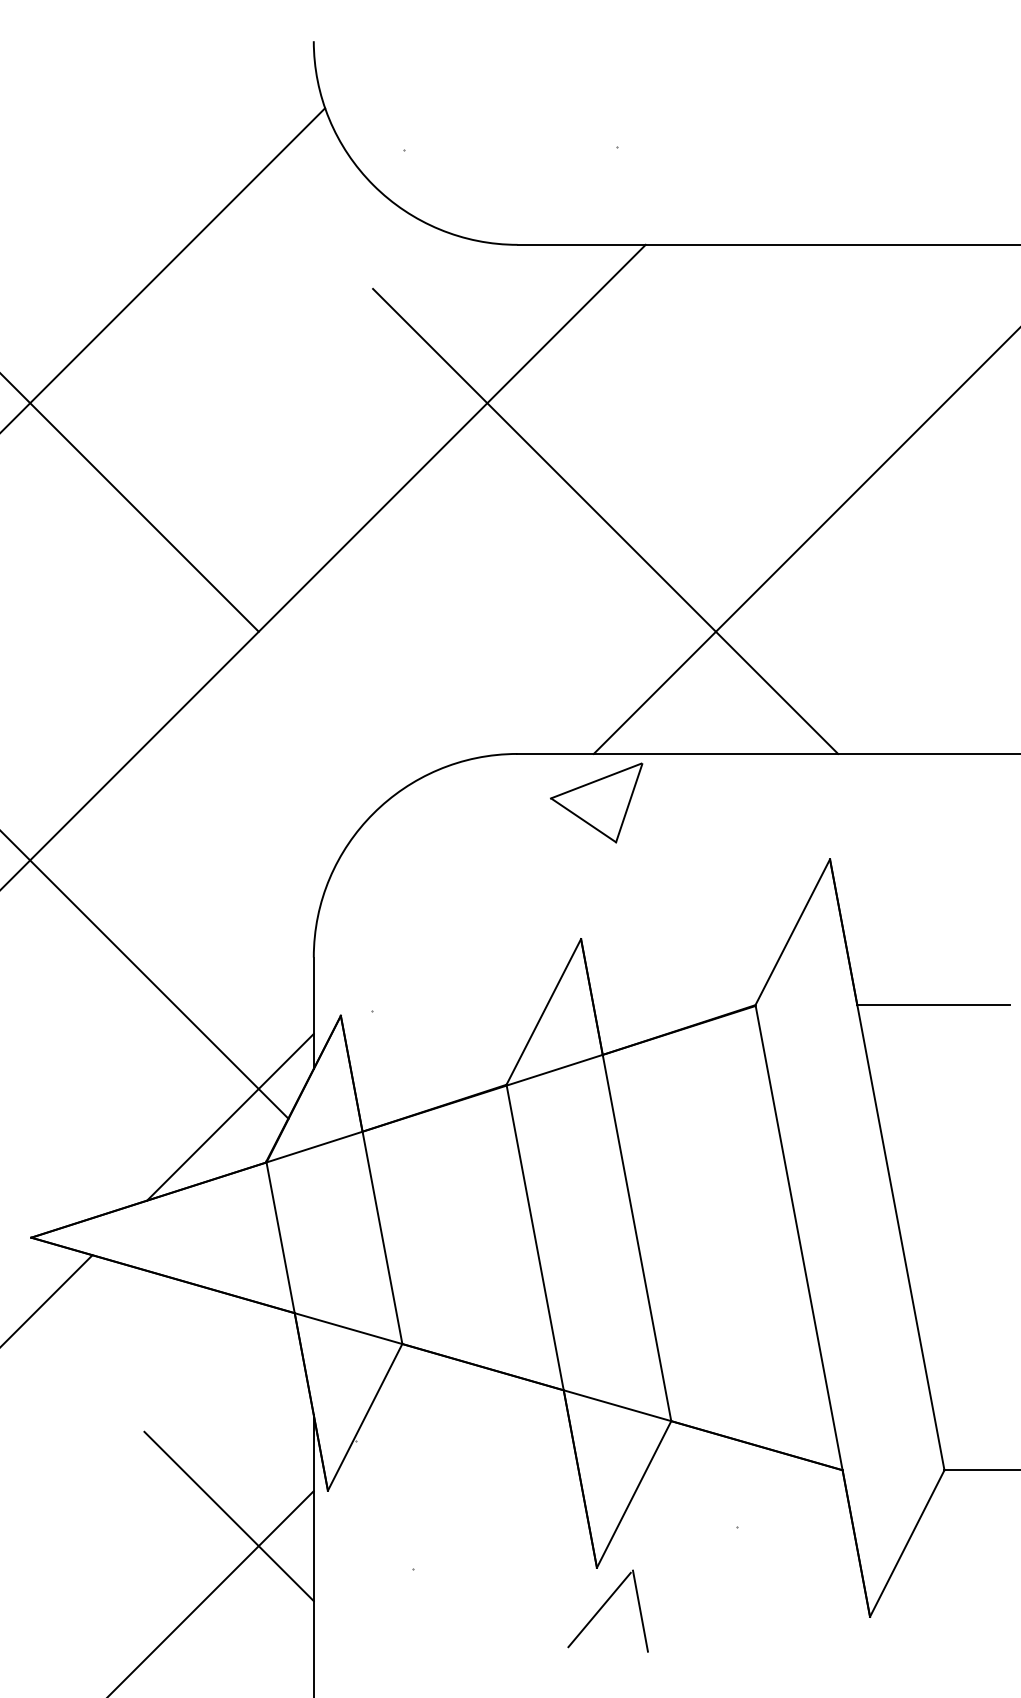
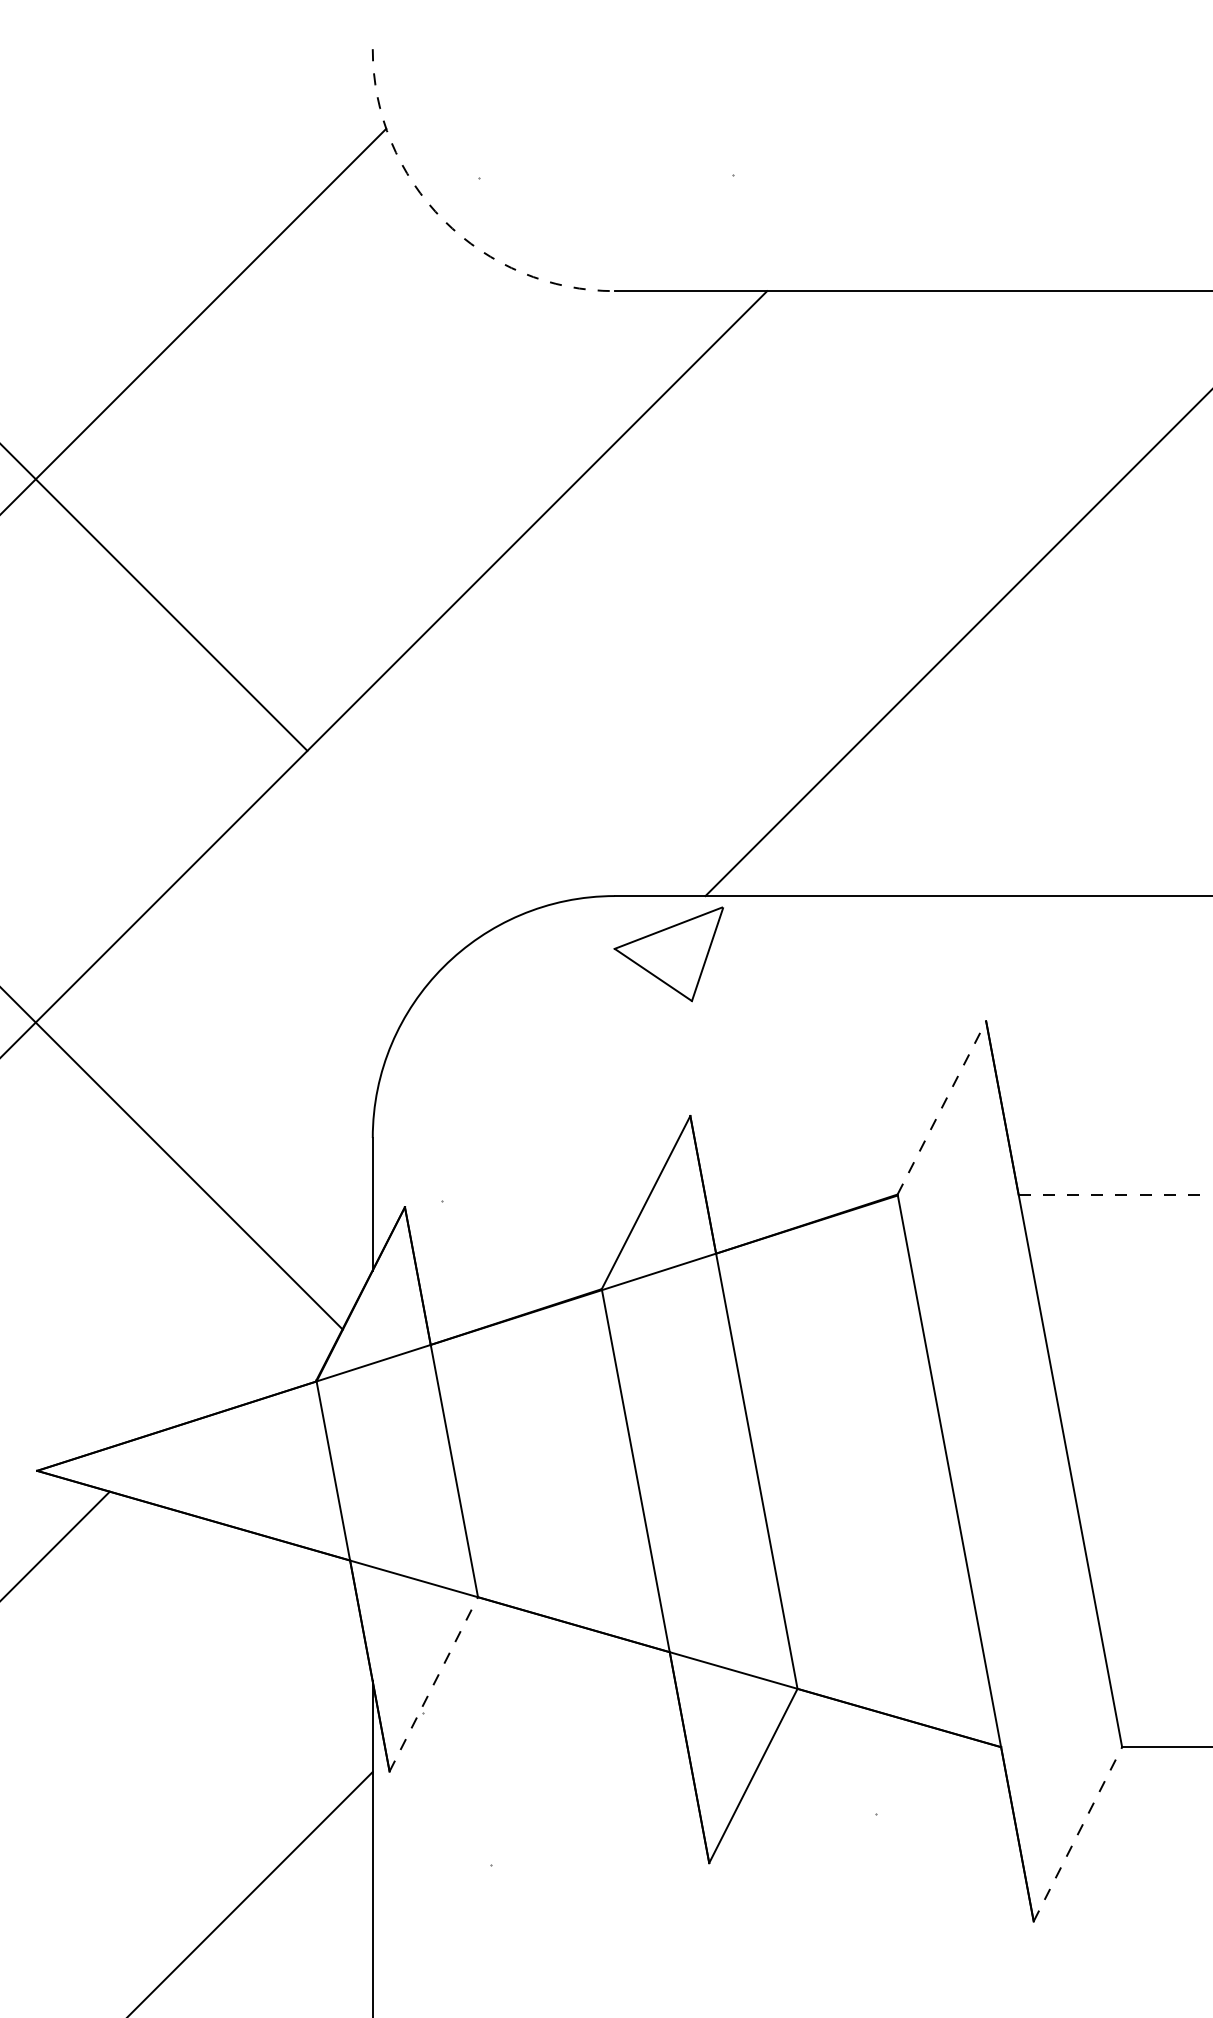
arc: (373, 185) -> (443, 220), solid -> dashed
line: (605, 521) -> (719, 619), removed
part: (596, 803) -> (668, 954), moved
line: (793, 931) -> (942, 1107), solid -> dashed
line: (933, 1005) -> (1109, 1194), solid -> dashed
line: (230, 1117) -> (273, 1327), removed
line: (364, 1417) -> (433, 1684), solid -> dashed
line: (228, 1515) -> (271, 1801), removed
line: (906, 1543) -> (1077, 1834), solid -> dashed
part: (602, 1608) -> (715, 1911), removed

